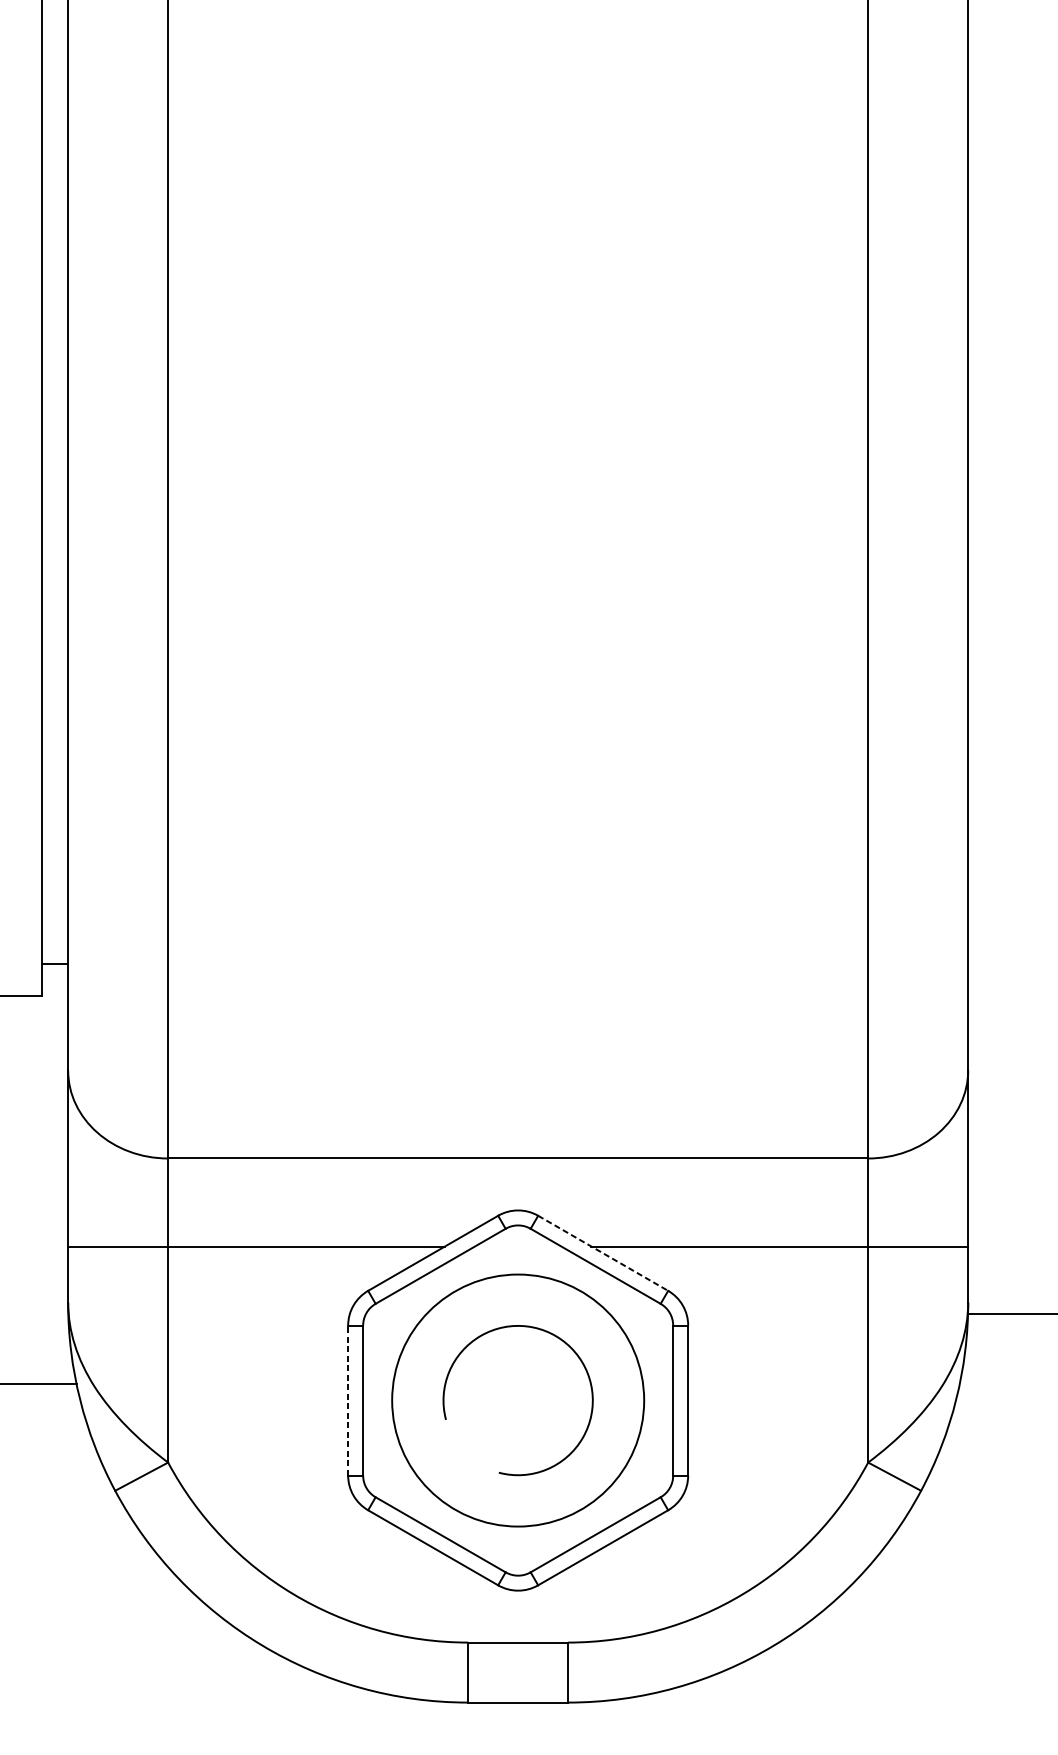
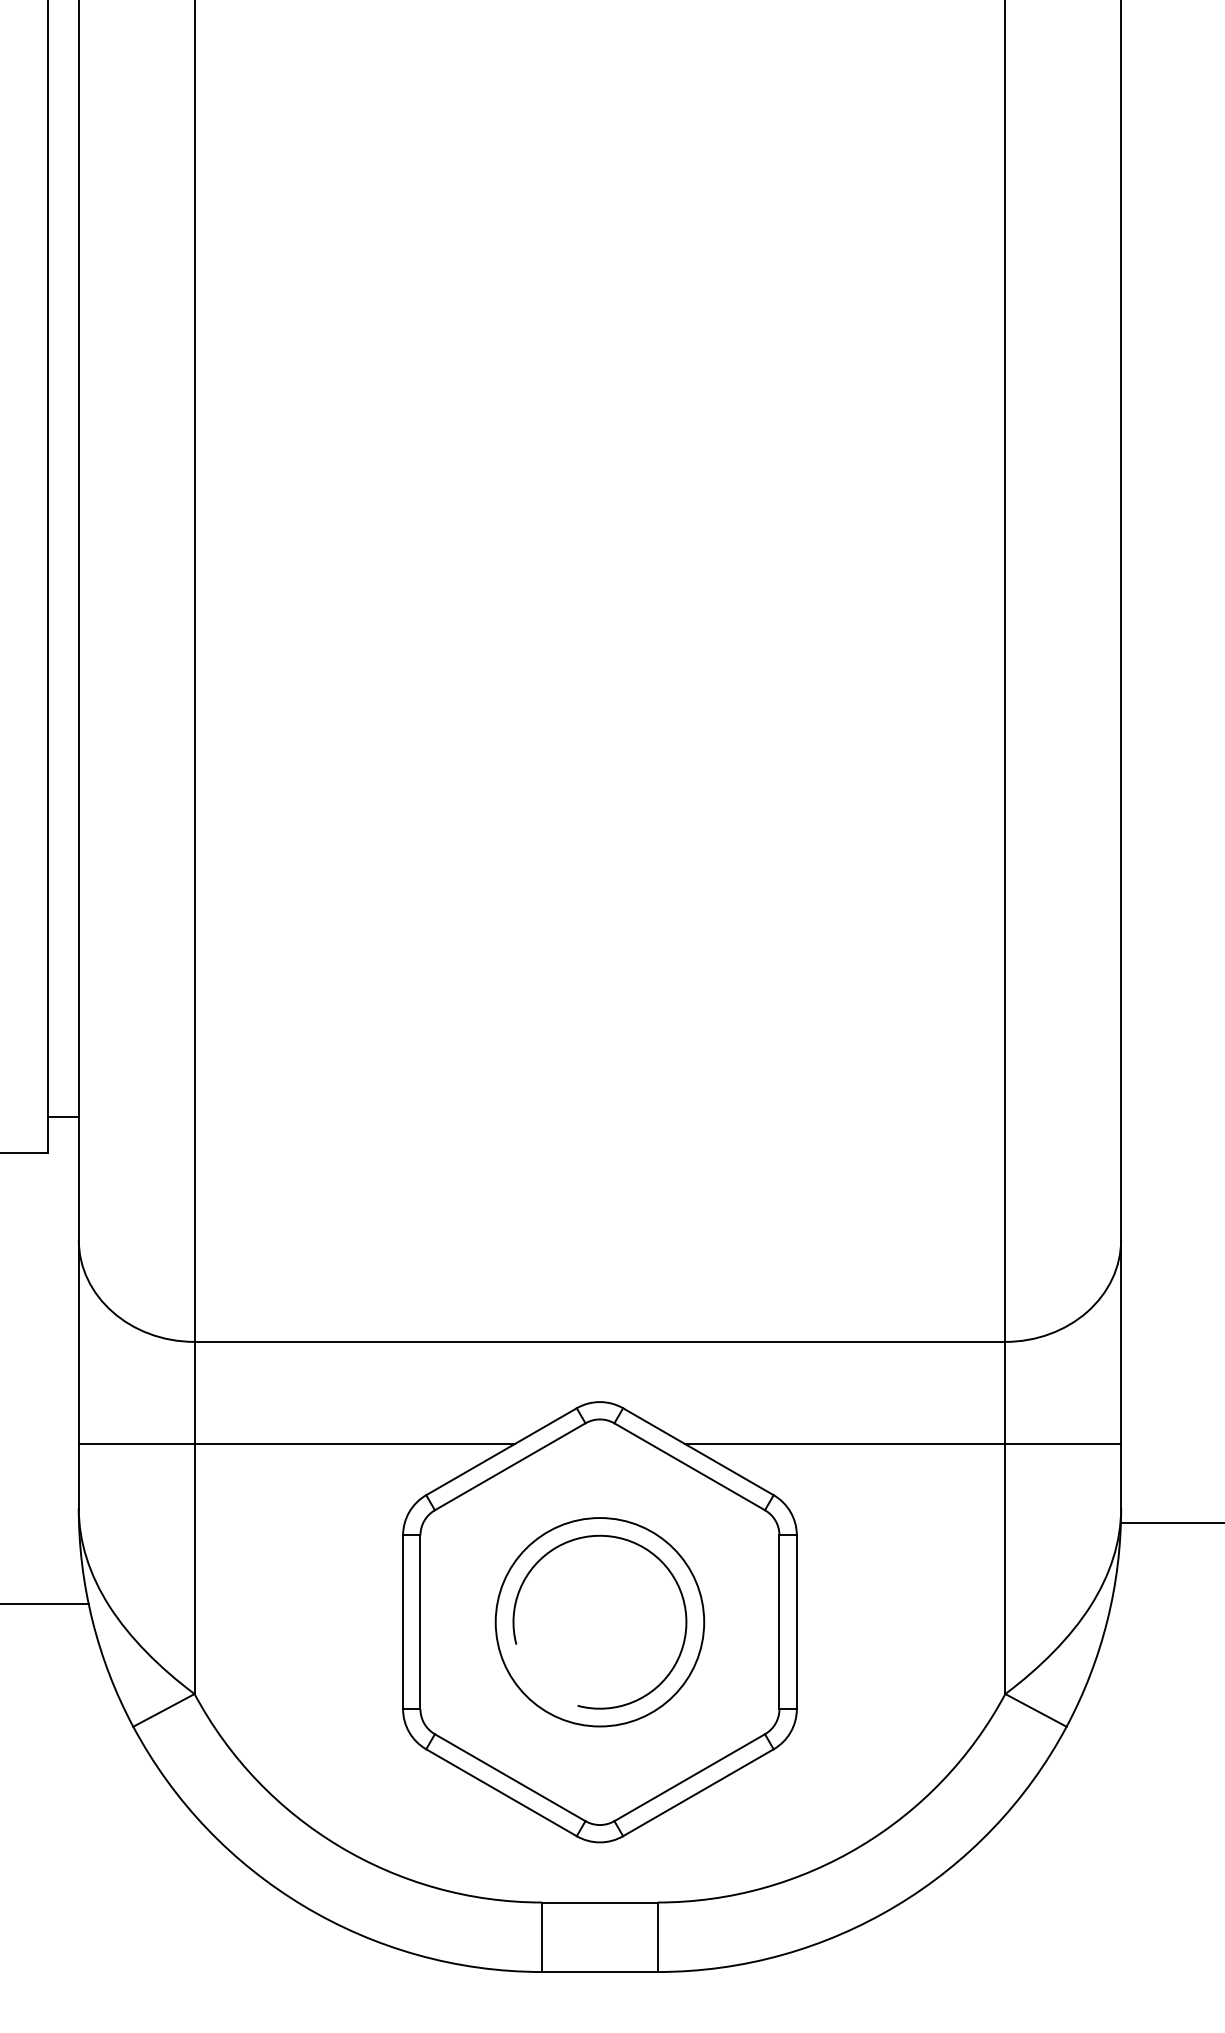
line: (603, 1253) -> (698, 1451), dashed -> solid
line: (348, 1400) -> (403, 1622), dashed -> solid
circle: (517, 1400) -> (599, 1622), size x0.71

